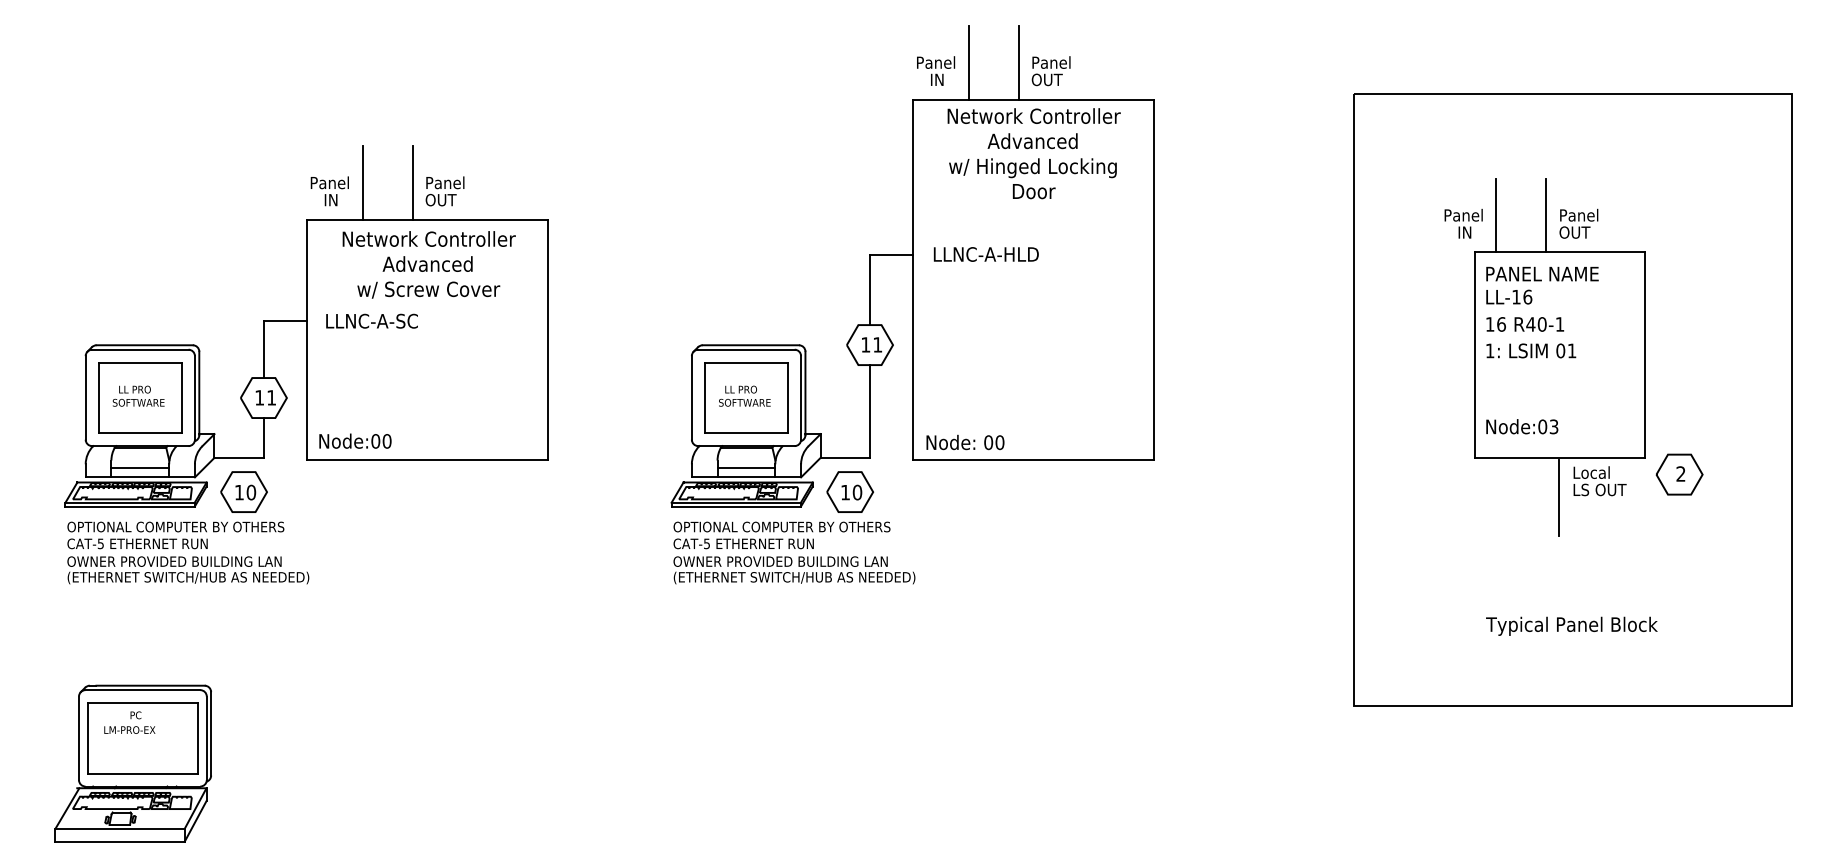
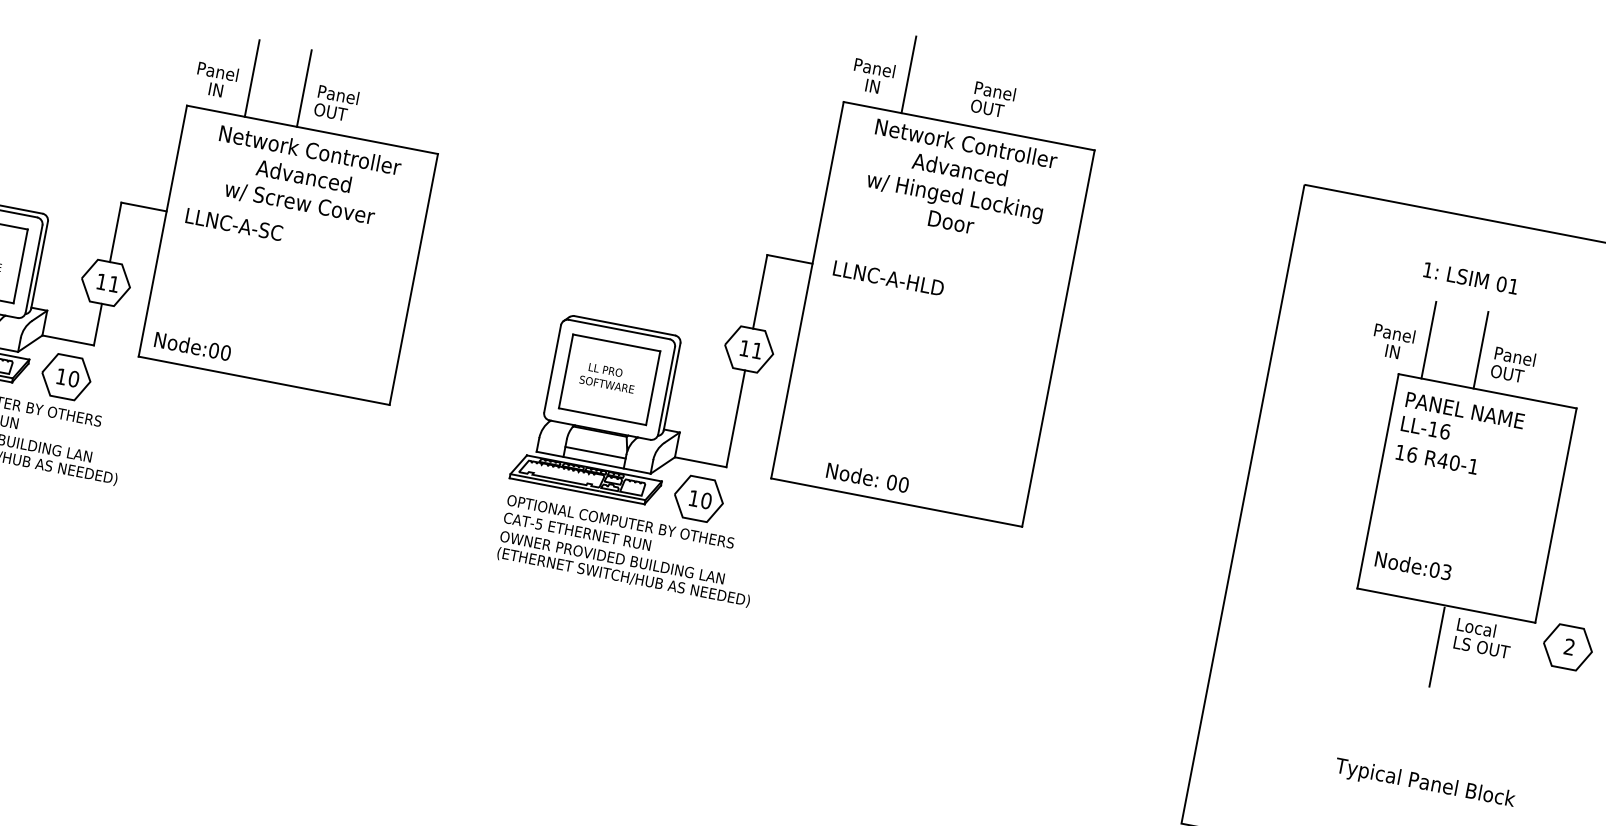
line: (1018, 62) -> (960, 84), removed
text: (1531, 350) -> (1471, 277), moved
text: (965, 442) -> (867, 477), moved

